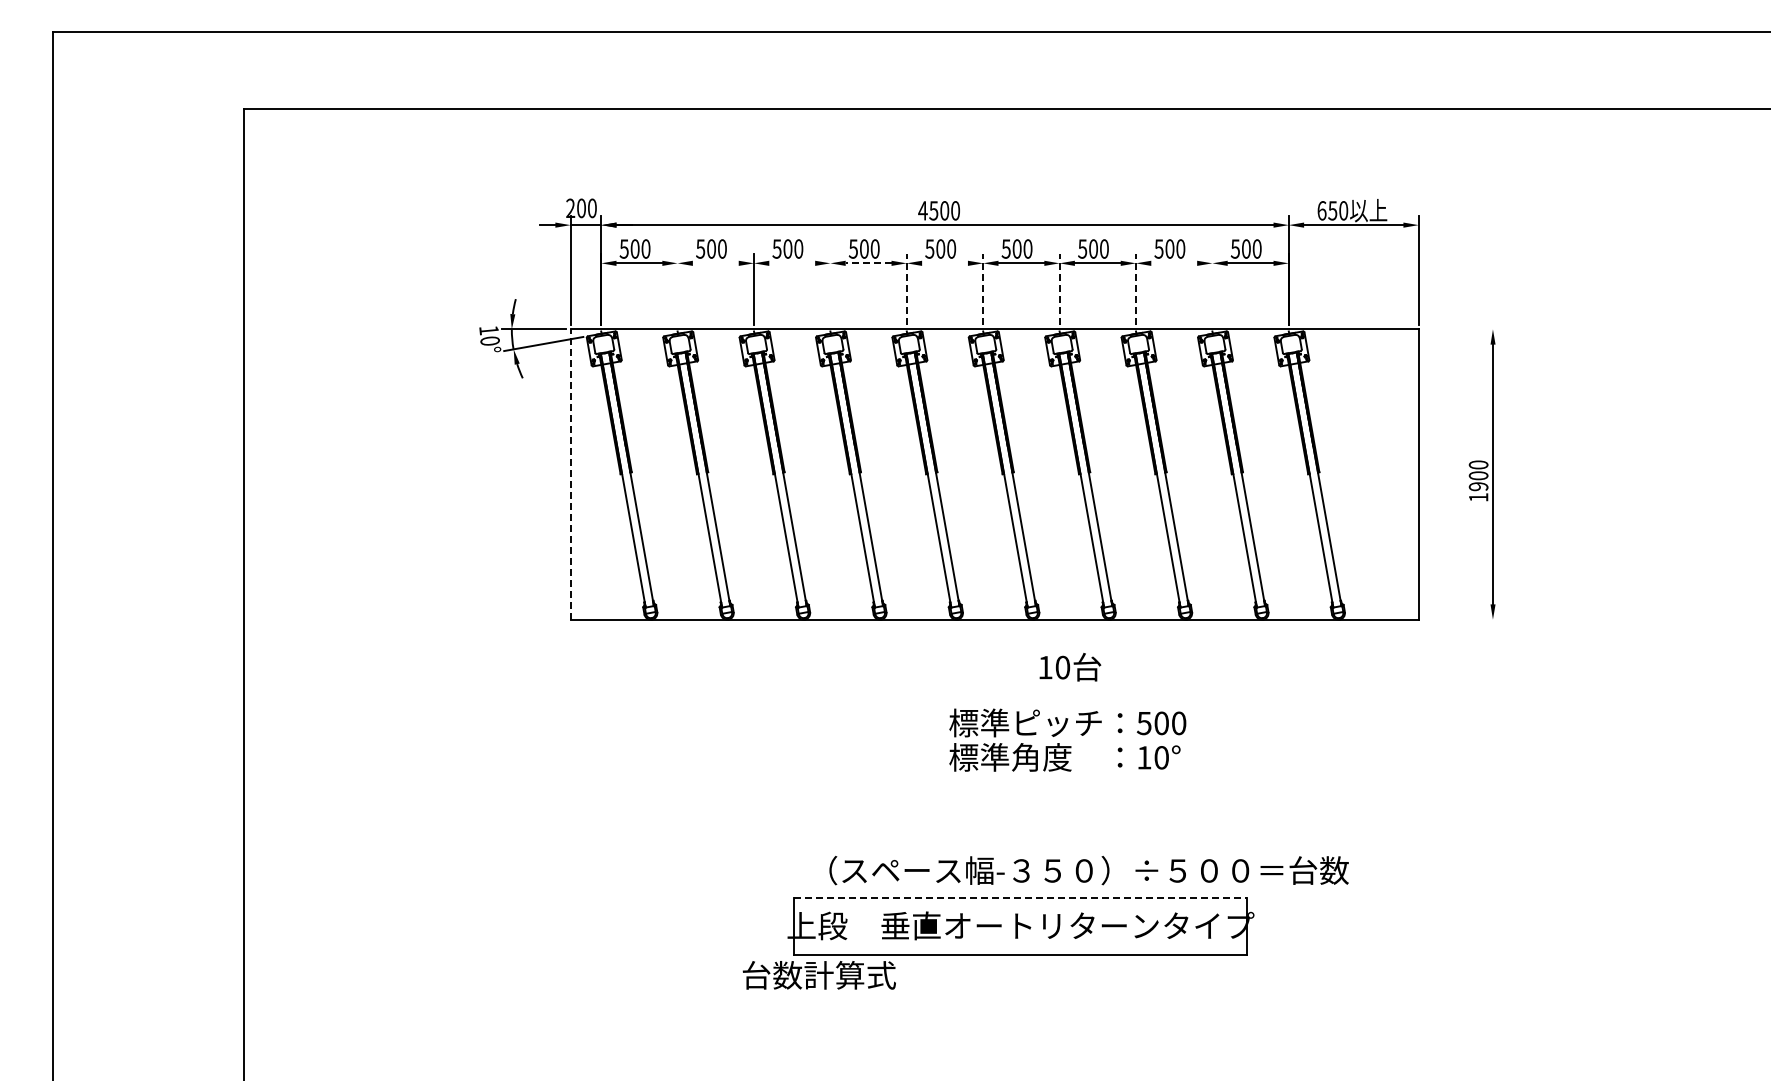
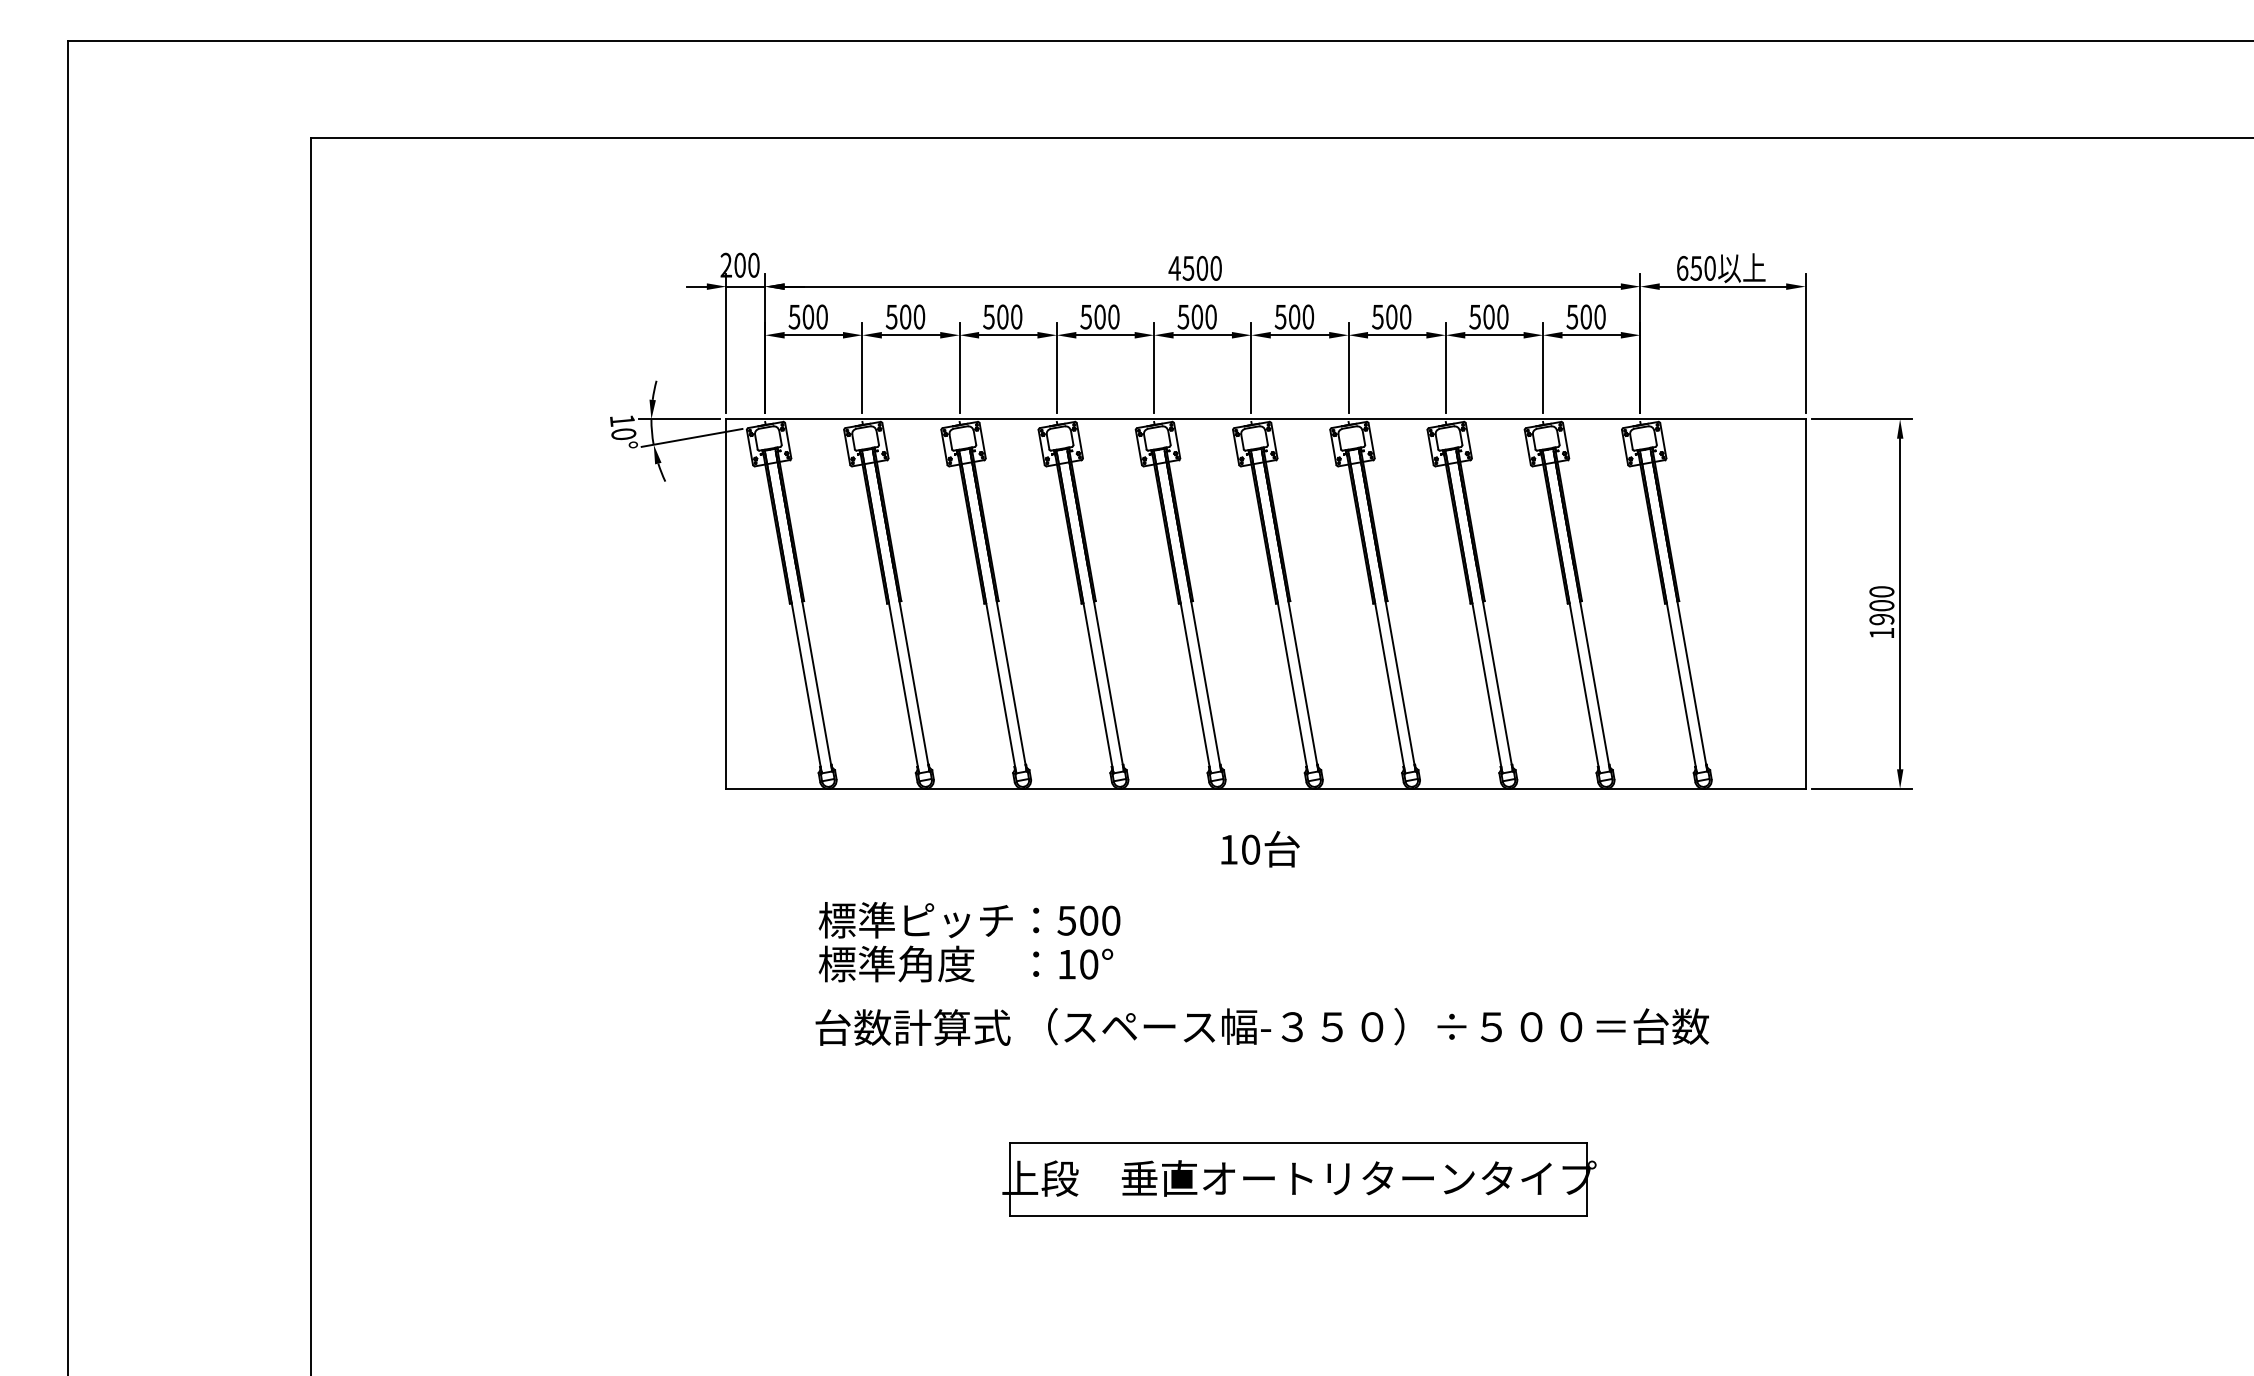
line: (715, 263) -> (910, 335), added
line: (792, 263) -> (1008, 335), added
line: (868, 263) -> (1105, 335), dashed -> solid
line: (944, 263) -> (1202, 335), added
line: (1174, 263) -> (1494, 335), added
line: (677, 288) -> (862, 367), added
line: (830, 288) -> (1057, 367), added
line: (906, 288) -> (1153, 367), dashed -> solid
line: (983, 288) -> (1251, 367), dashed -> solid
line: (1059, 288) -> (1348, 367), dashed -> solid
line: (1136, 288) -> (1446, 367), dashed -> solid
line: (1212, 288) -> (1543, 367), added
line: (1462, 329) -> (1861, 419), added
line: (570, 474) -> (726, 604), dashed -> solid
line: (1462, 619) -> (1861, 788), added
text: (1070, 667) -> (1260, 849), moved
text: (1067, 739) -> (969, 941), moved
text: (1088, 870) -> (1377, 1026), moved
line: (1020, 897) -> (1298, 1142), dashed -> solid
text: (818, 975) -> (911, 1027), moved

